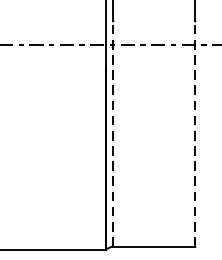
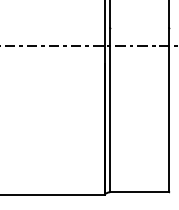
line: (114, 134) -> (110, 110), dashed -> solid
line: (195, 134) -> (169, 110), dashed -> solid

